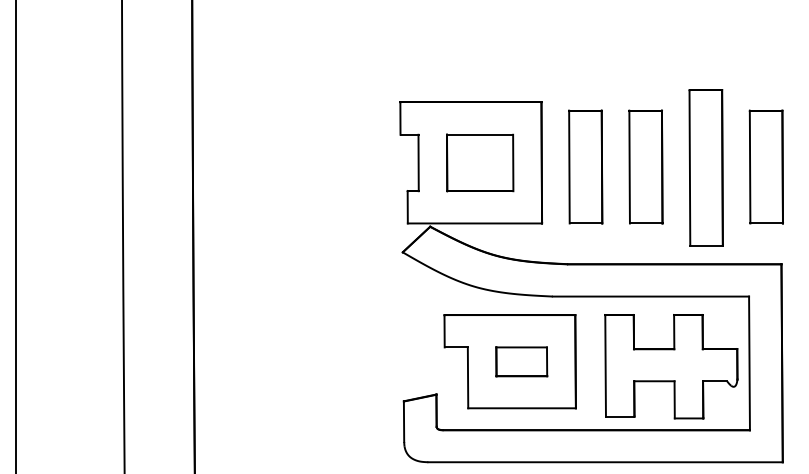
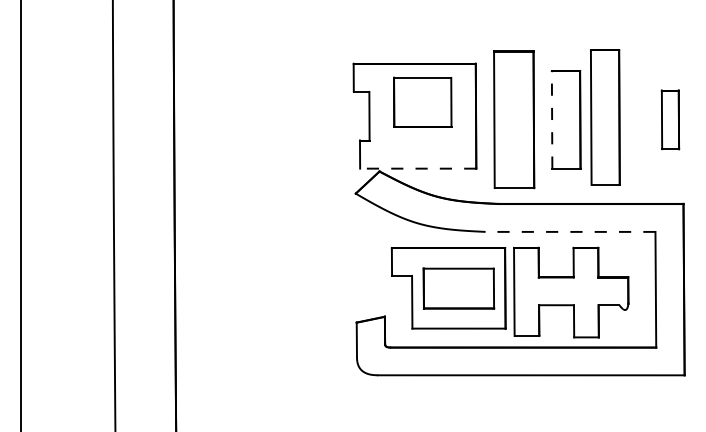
part: (479, 162) -> (422, 101), moved
part: (585, 166) -> (513, 119), size x1.4
line: (630, 166) -> (552, 119), solid -> dashed
part: (766, 166) -> (670, 119), size x0.6
part: (706, 167) -> (605, 117), moved
line: (474, 223) -> (417, 168), solid -> dashed
line: (650, 296) -> (570, 231), solid -> dashed
part: (521, 360) -> (458, 287), size x1.6
part: (671, 366) -> (571, 292), moved

